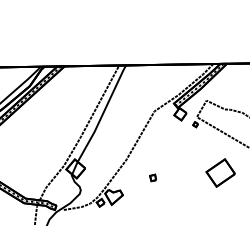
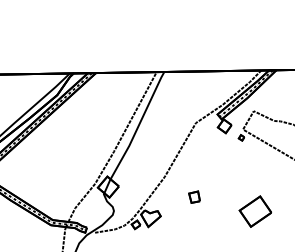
part: (219, 172) -> (254, 211), moved
part: (152, 177) -> (193, 196), size x1.6

